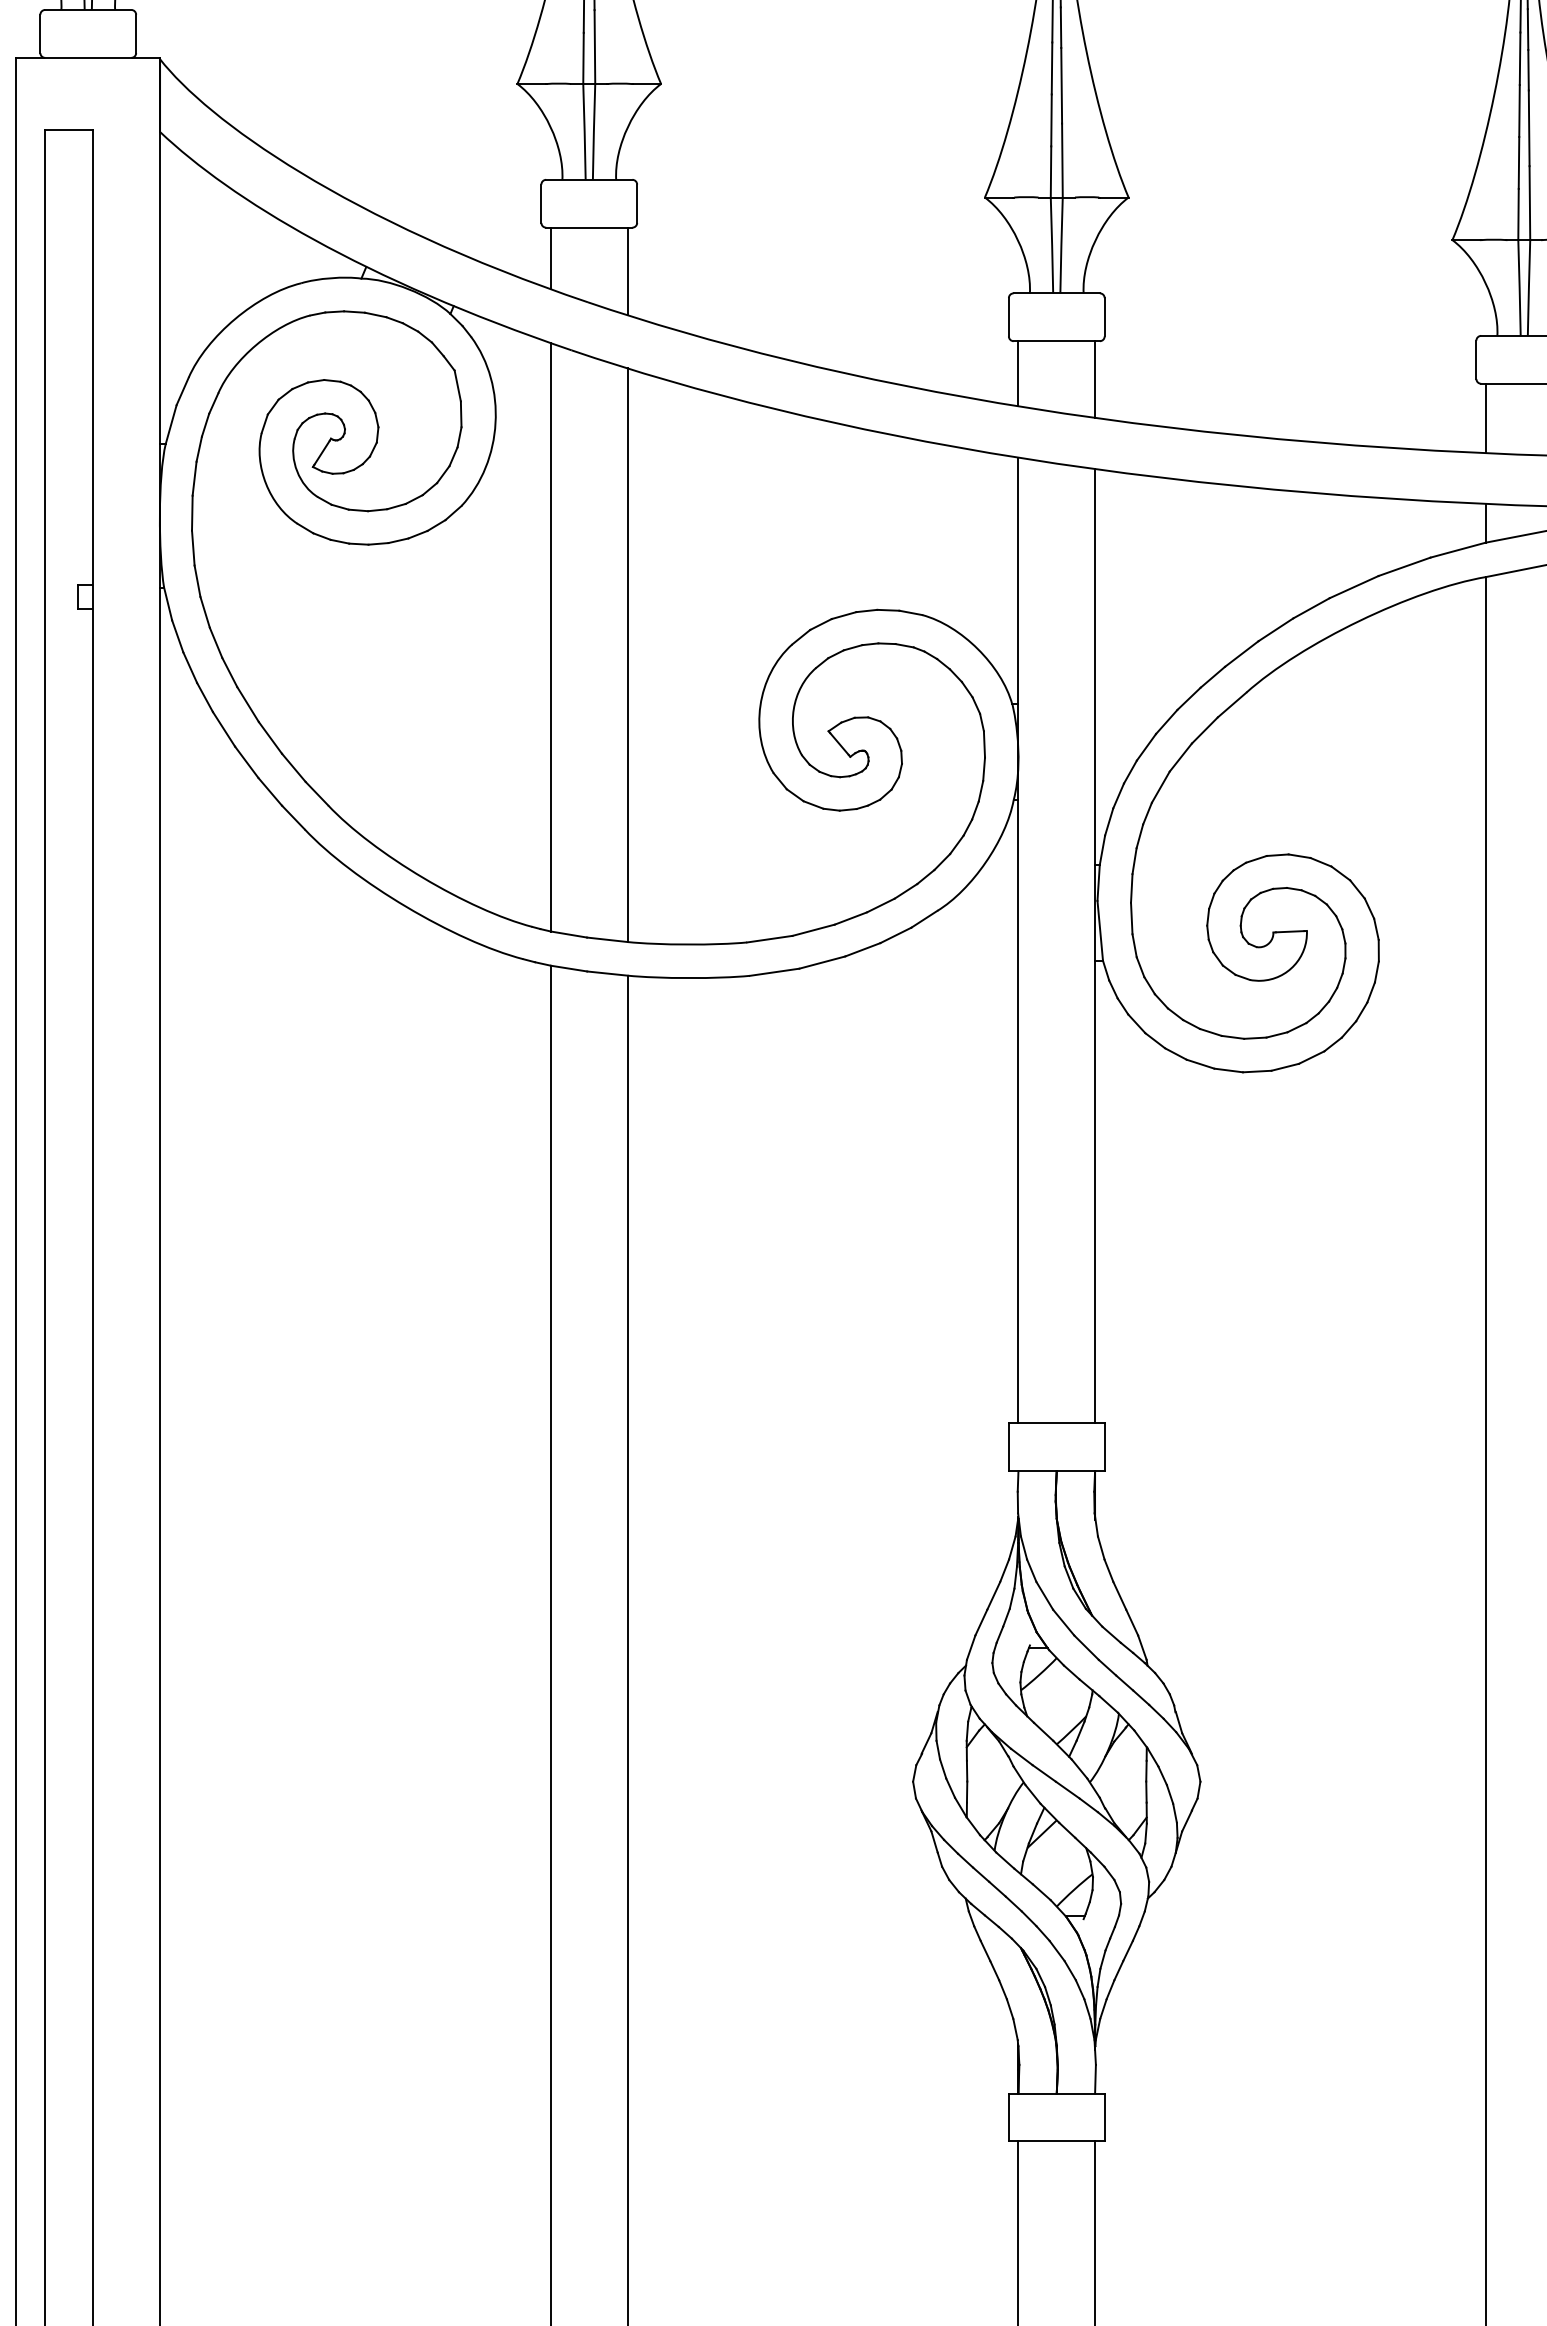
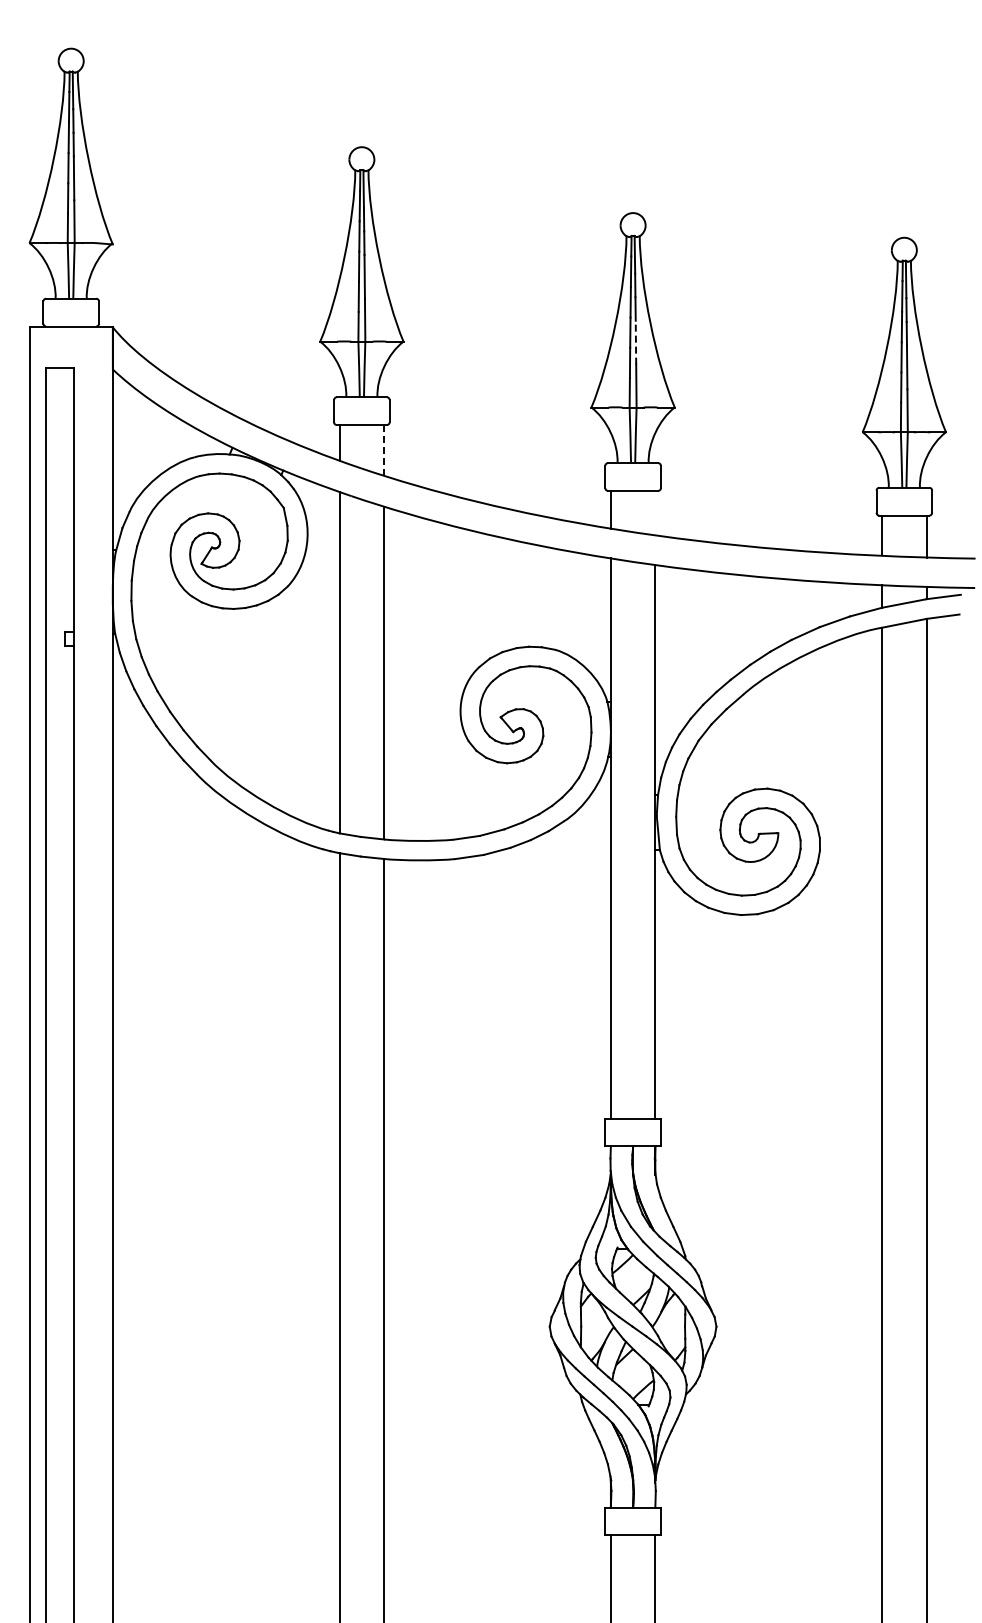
line: (1060, 85) -> (635, 342), solid -> dashed
line: (628, 271) -> (384, 450), solid -> dashed
line: (1095, 378) -> (655, 512), removed

